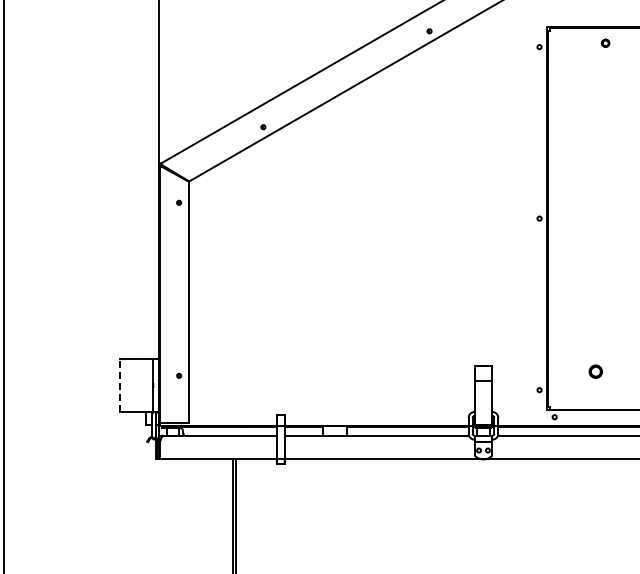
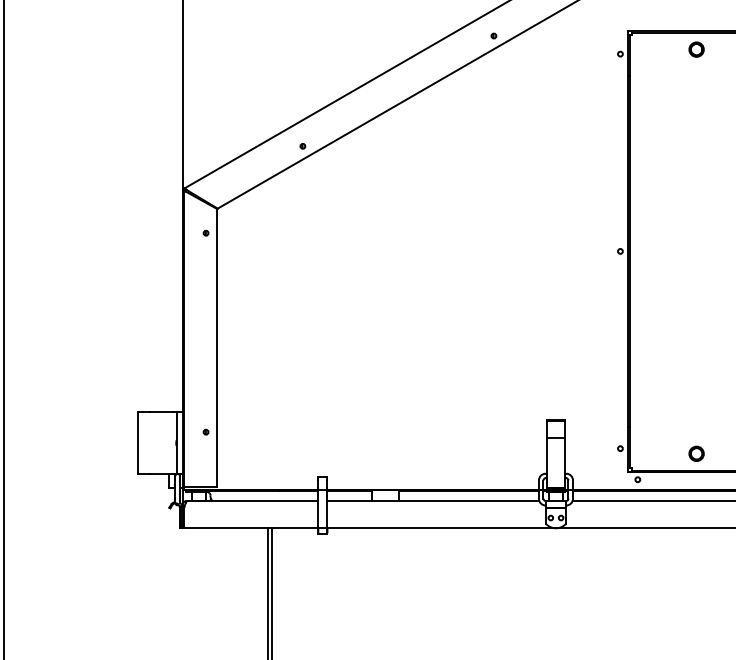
part: (605, 43) -> (696, 50), size x1.67
part: (595, 371) -> (696, 453), moved
line: (119, 385) -> (137, 443), dashed -> solid

